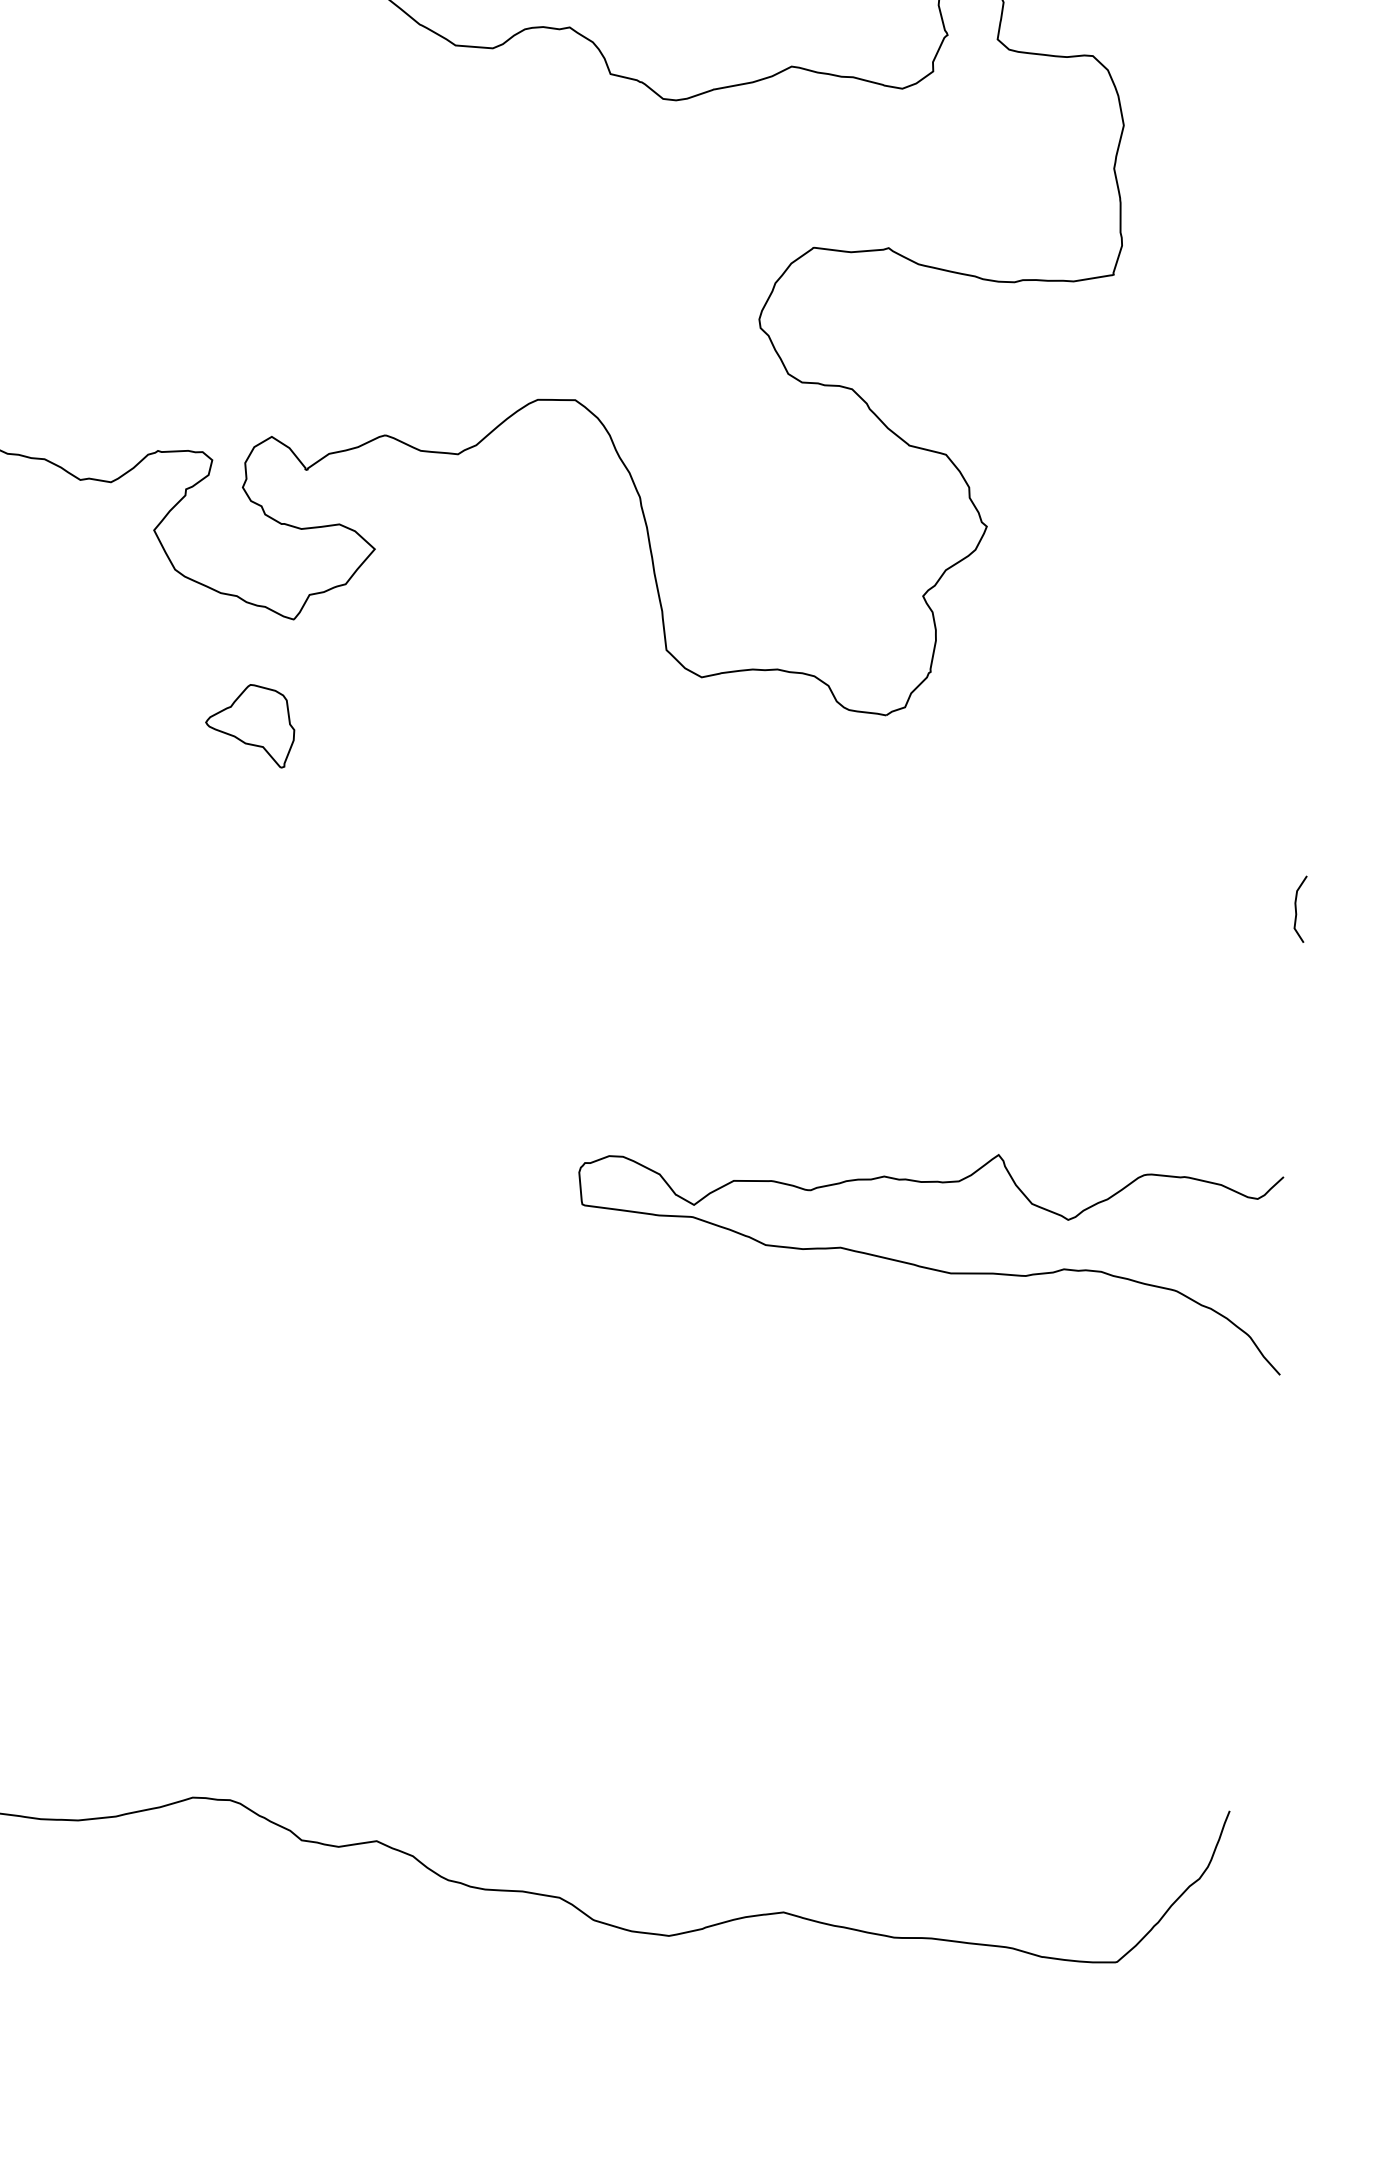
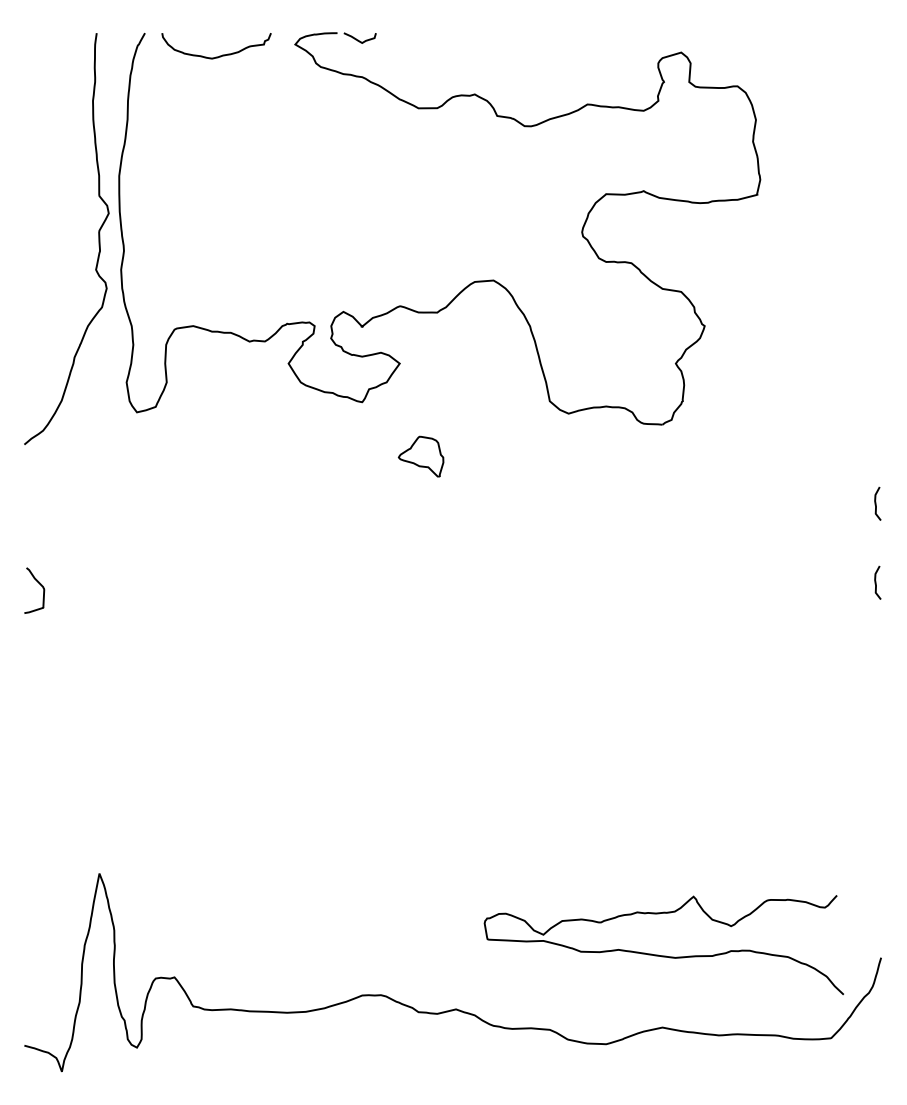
part: (249, 724) -> (420, 456), moved
curve: (1284, 1065) -> (876, 582), added
curve: (928, 1266) -> (663, 955), moved

